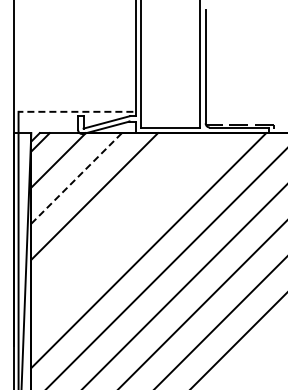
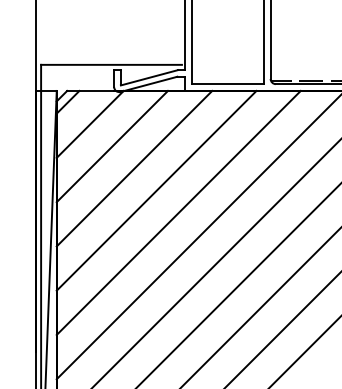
line: (75, 111) -> (110, 64), dashed -> solid
line: (76, 178) -> (112, 146), dashed -> solid
line: (112, 214) -> (156, 190), added
line: (130, 232) -> (178, 212), added

